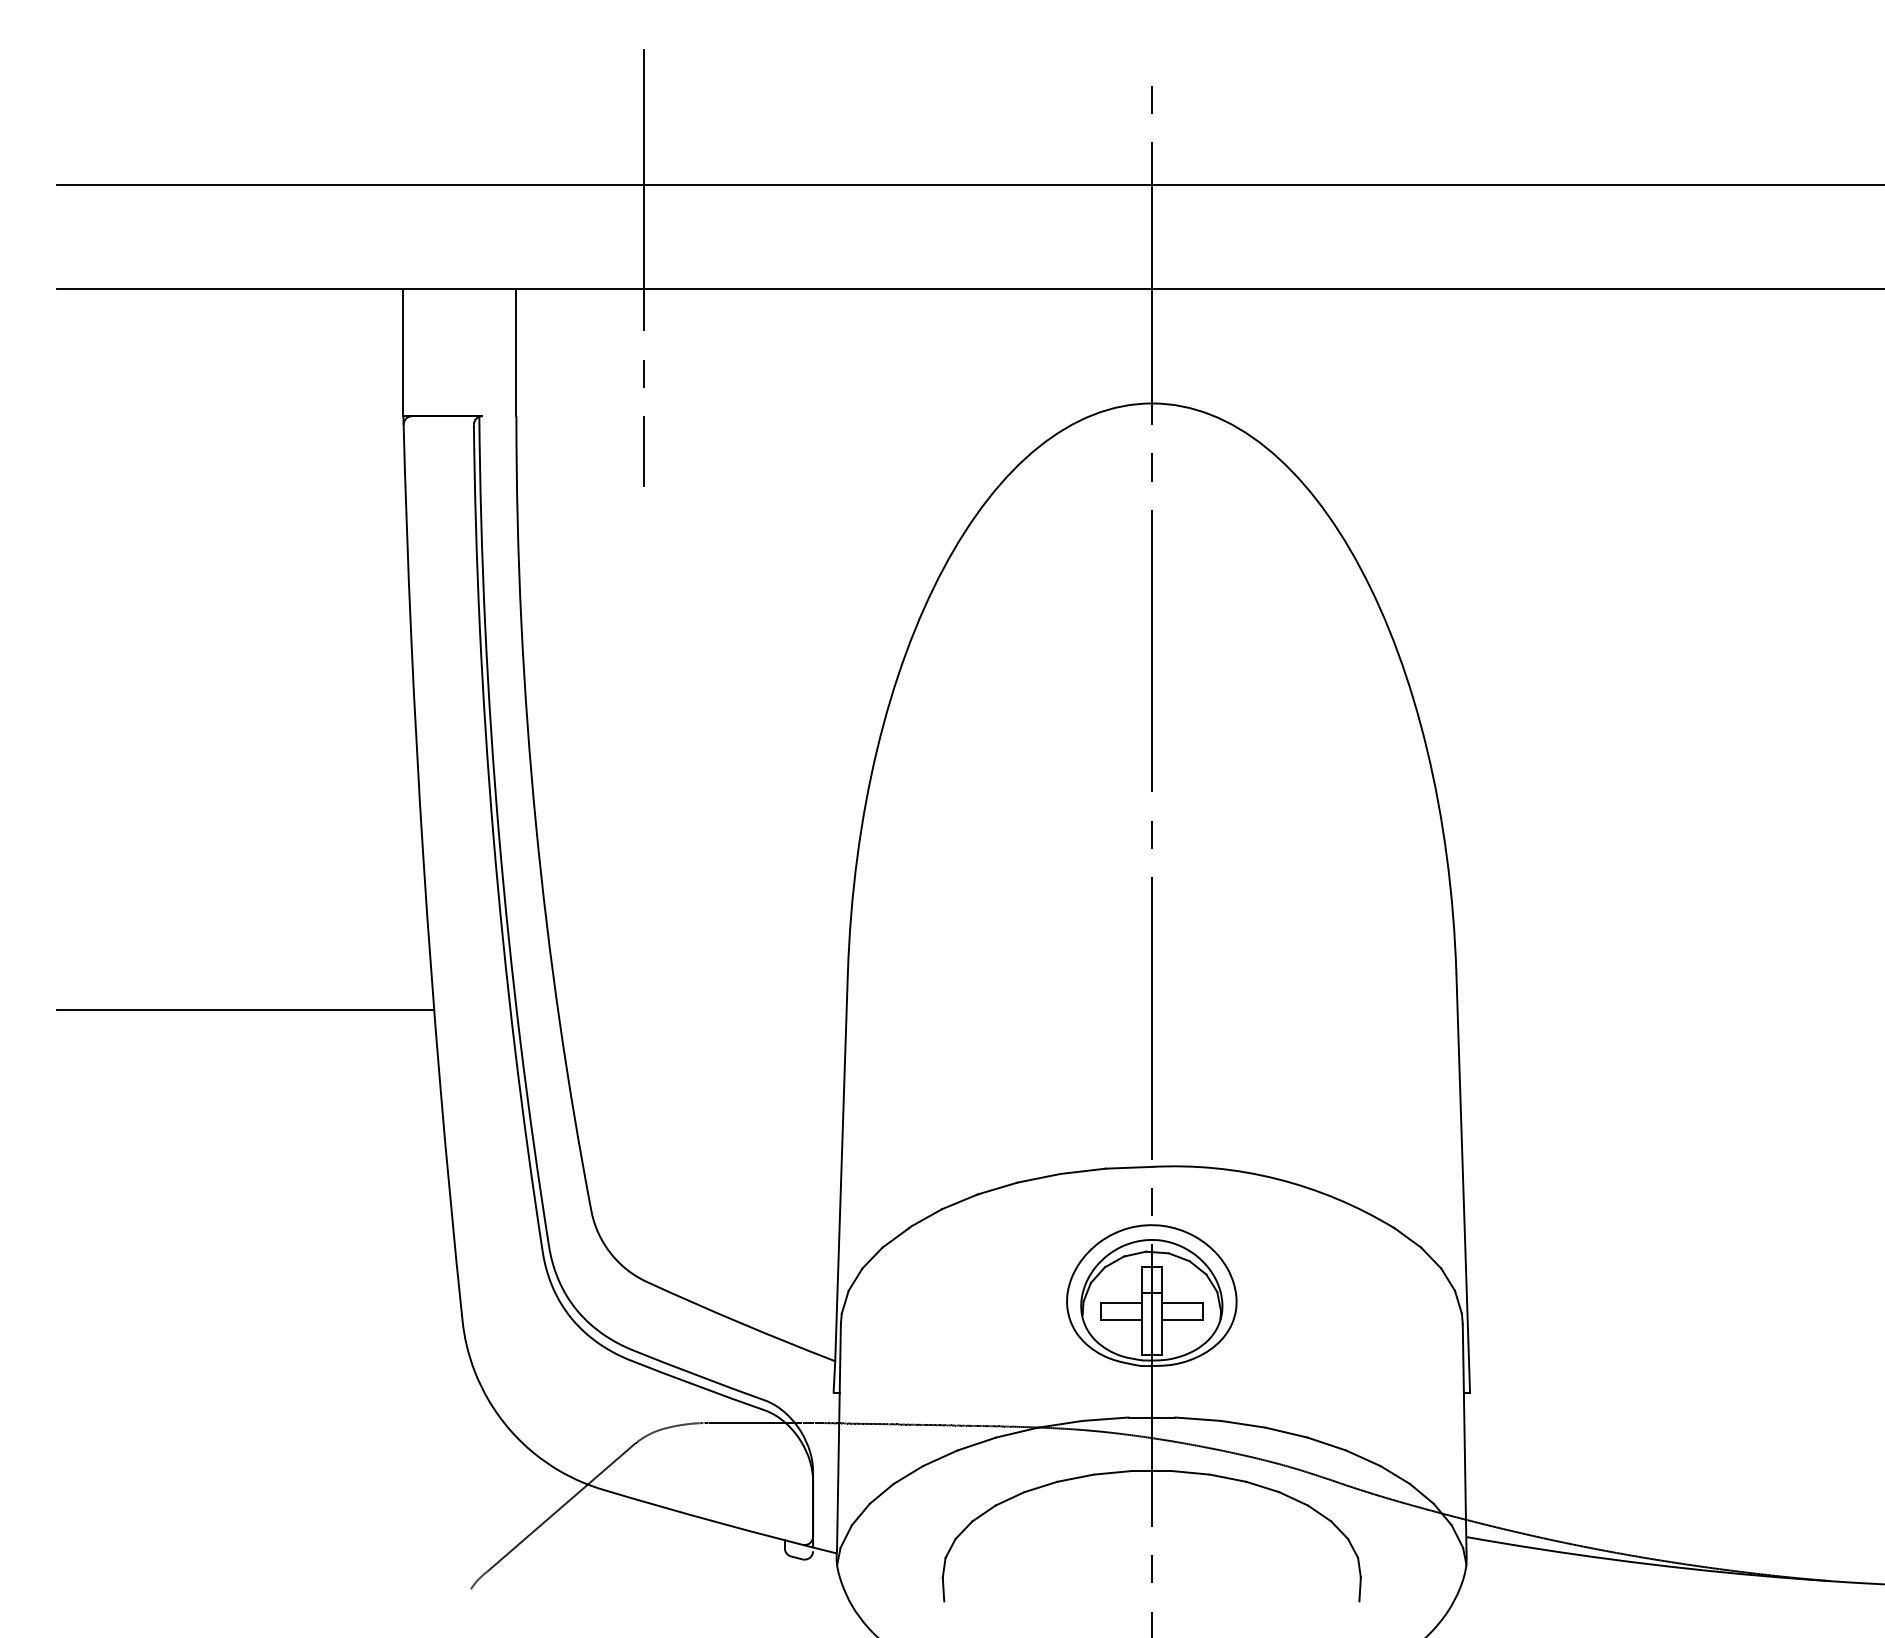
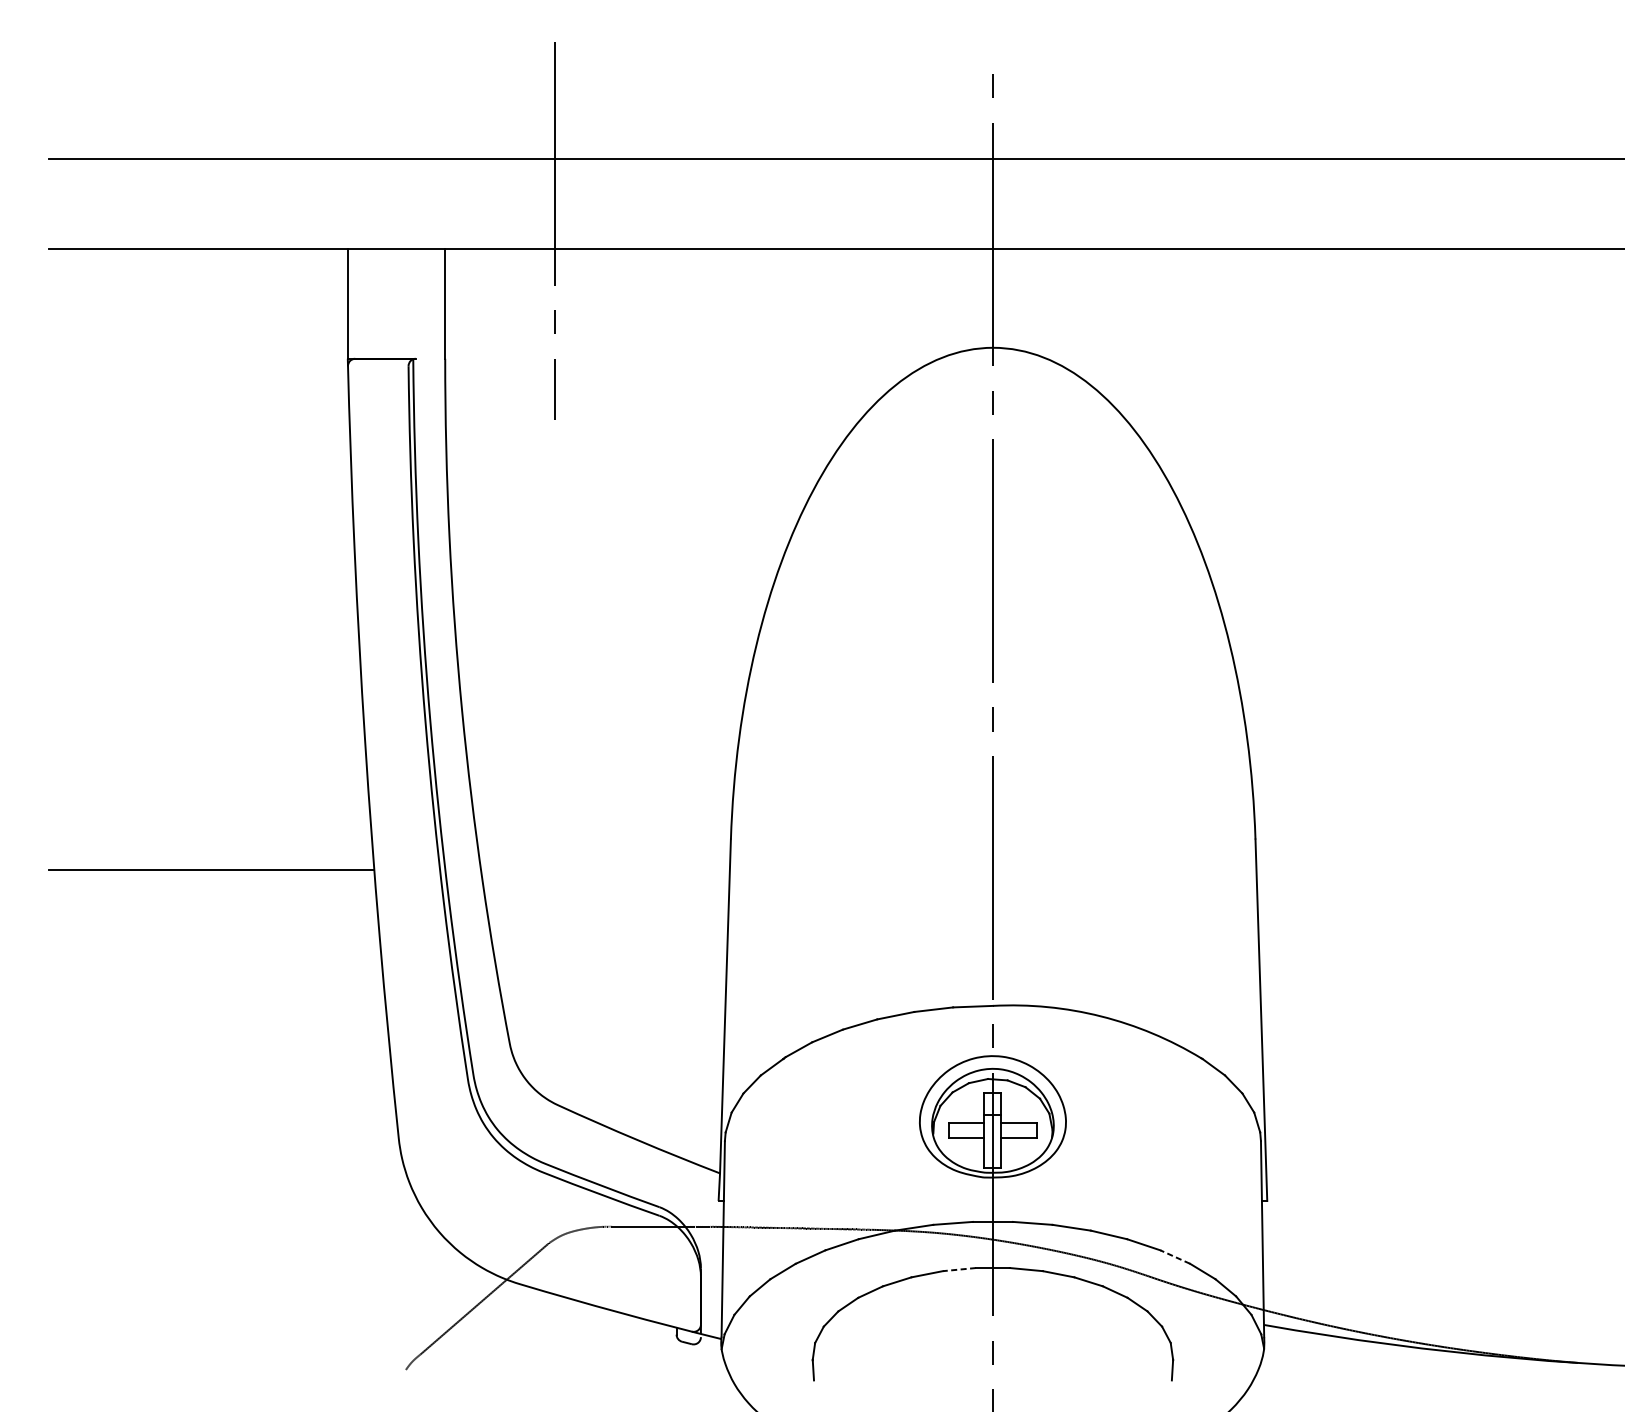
line: (1363, 1458) -> (1175, 1257), solid -> dashed
line: (1112, 1472) -> (959, 1269), solid -> dashed

